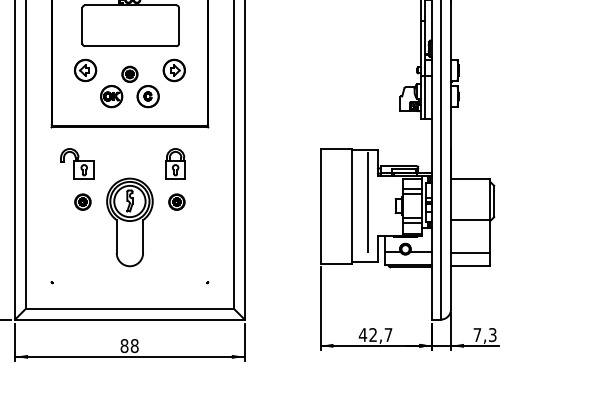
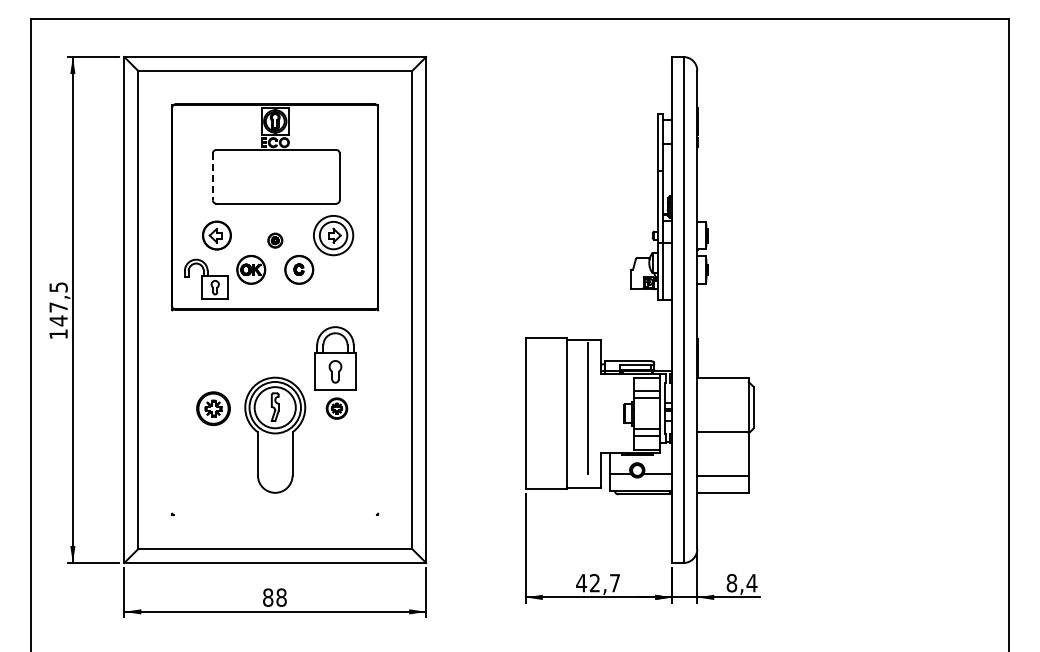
line: (82, 26) -> (212, 177), solid -> dashed
circle: (174, 70) -> (333, 235), size x1.4
part: (130, 74) -> (275, 240), size x0.7
part: (77, 163) -> (206, 278), moved
part: (175, 163) -> (334, 357), size x1.6
part: (82, 202) -> (213, 408), size x1.6
text: (484, 334) -> (741, 582), 7,3 -> 8,4

